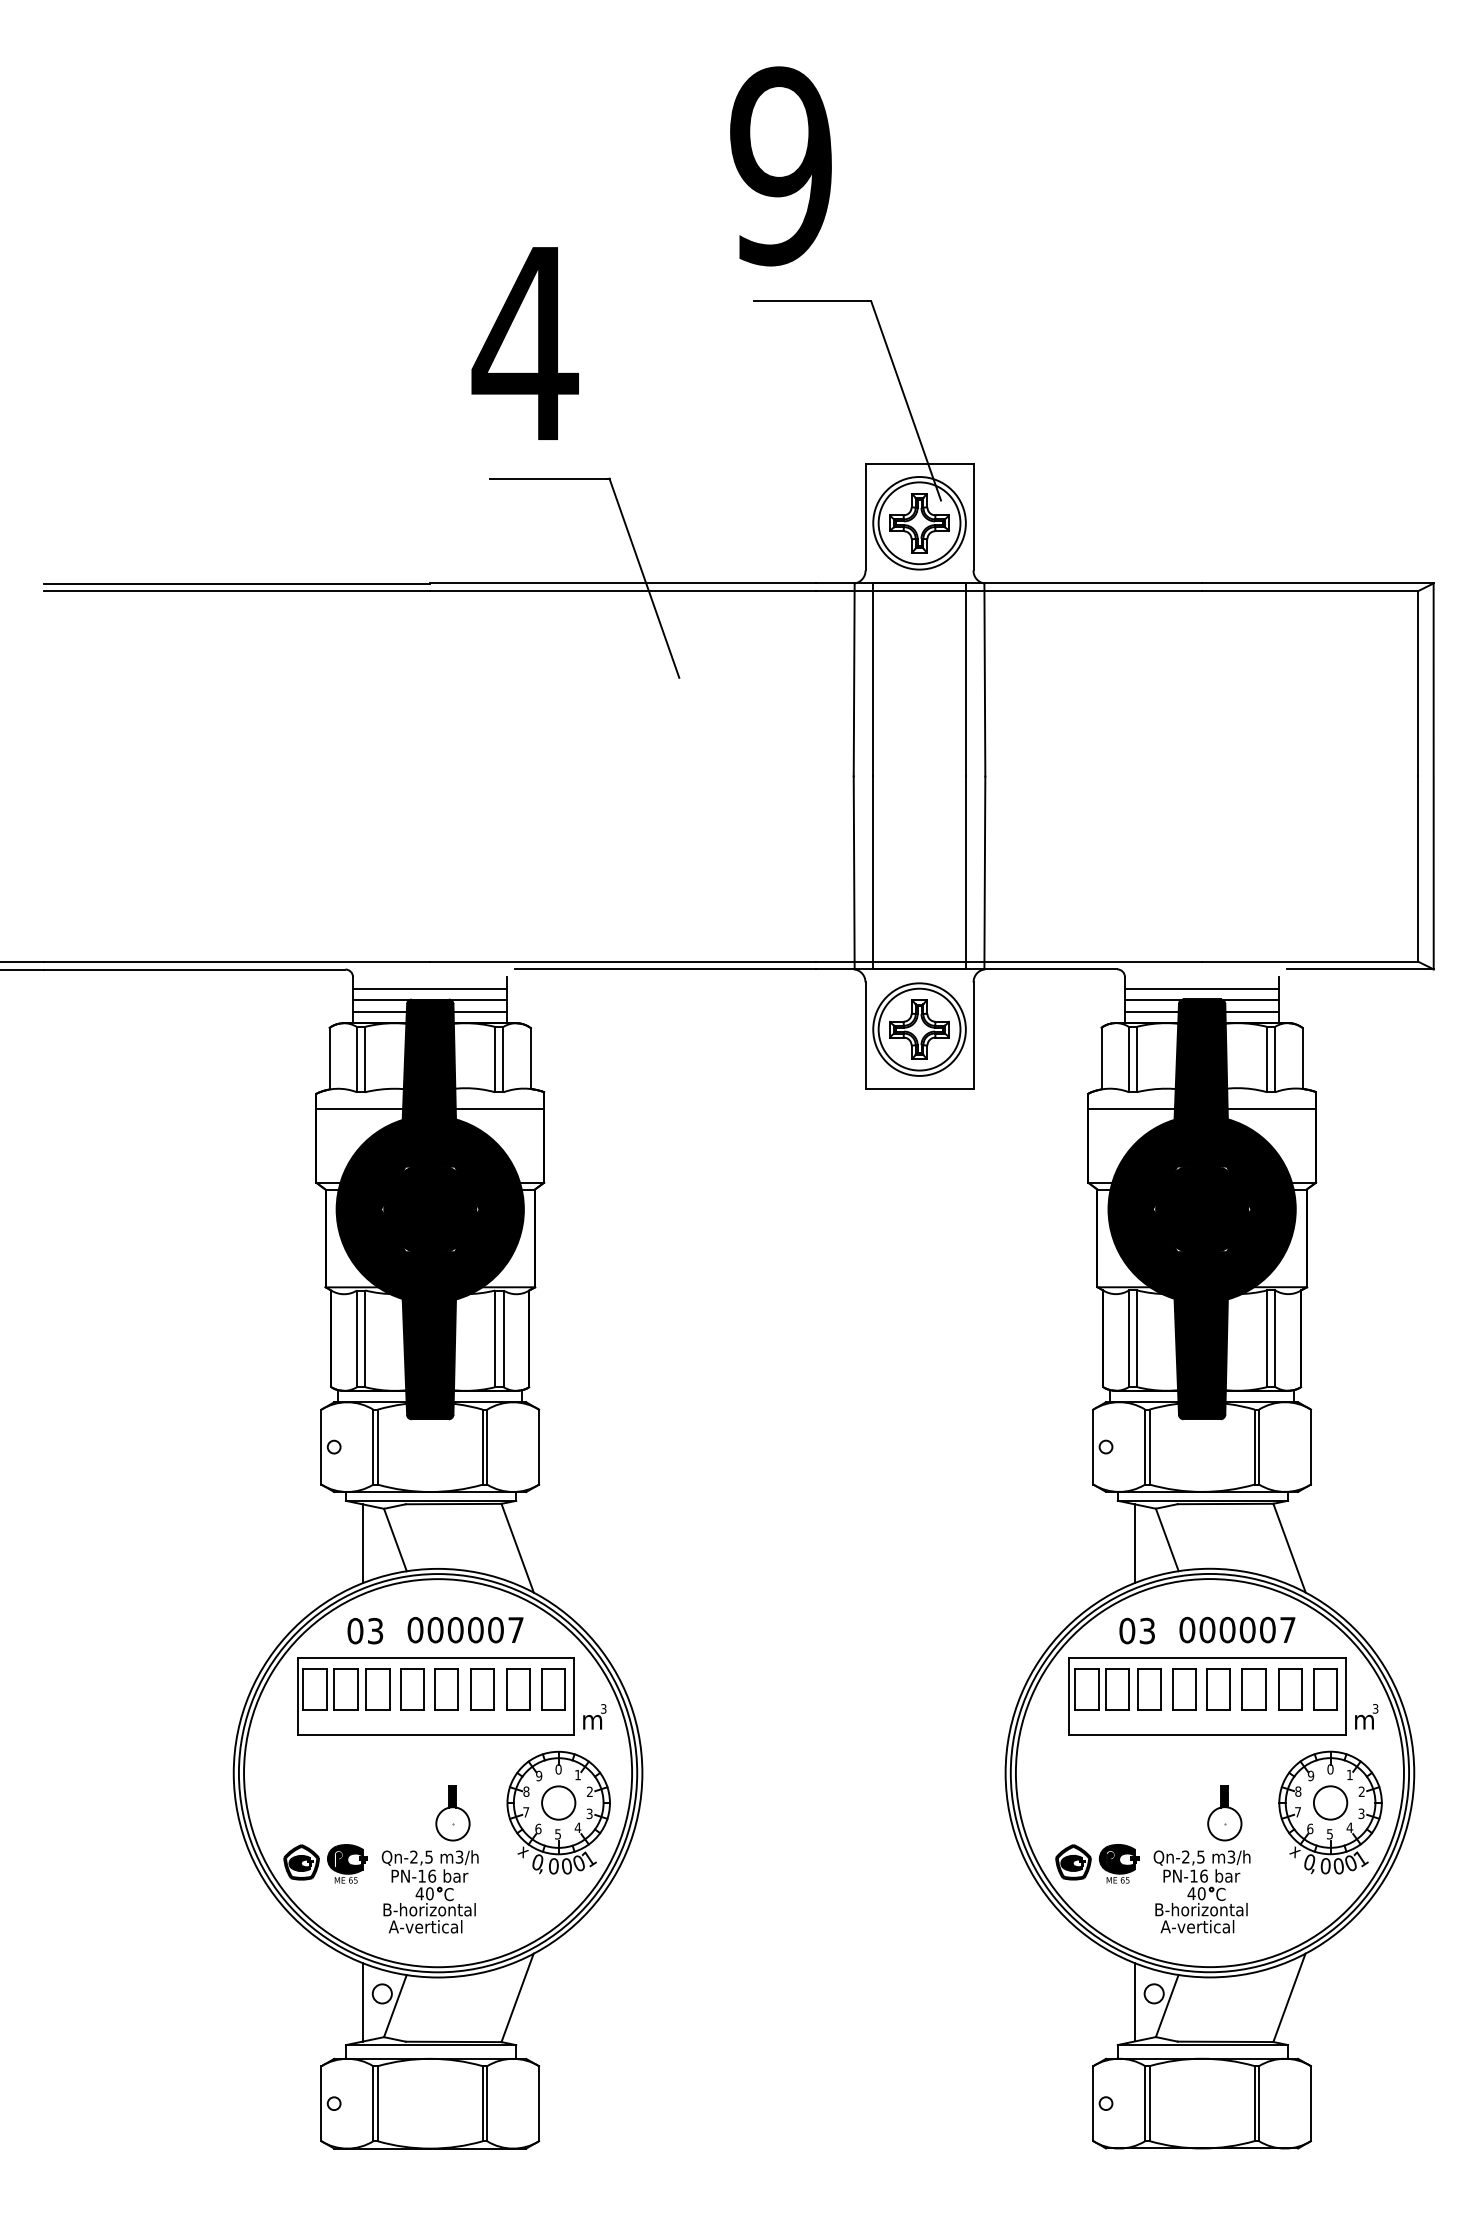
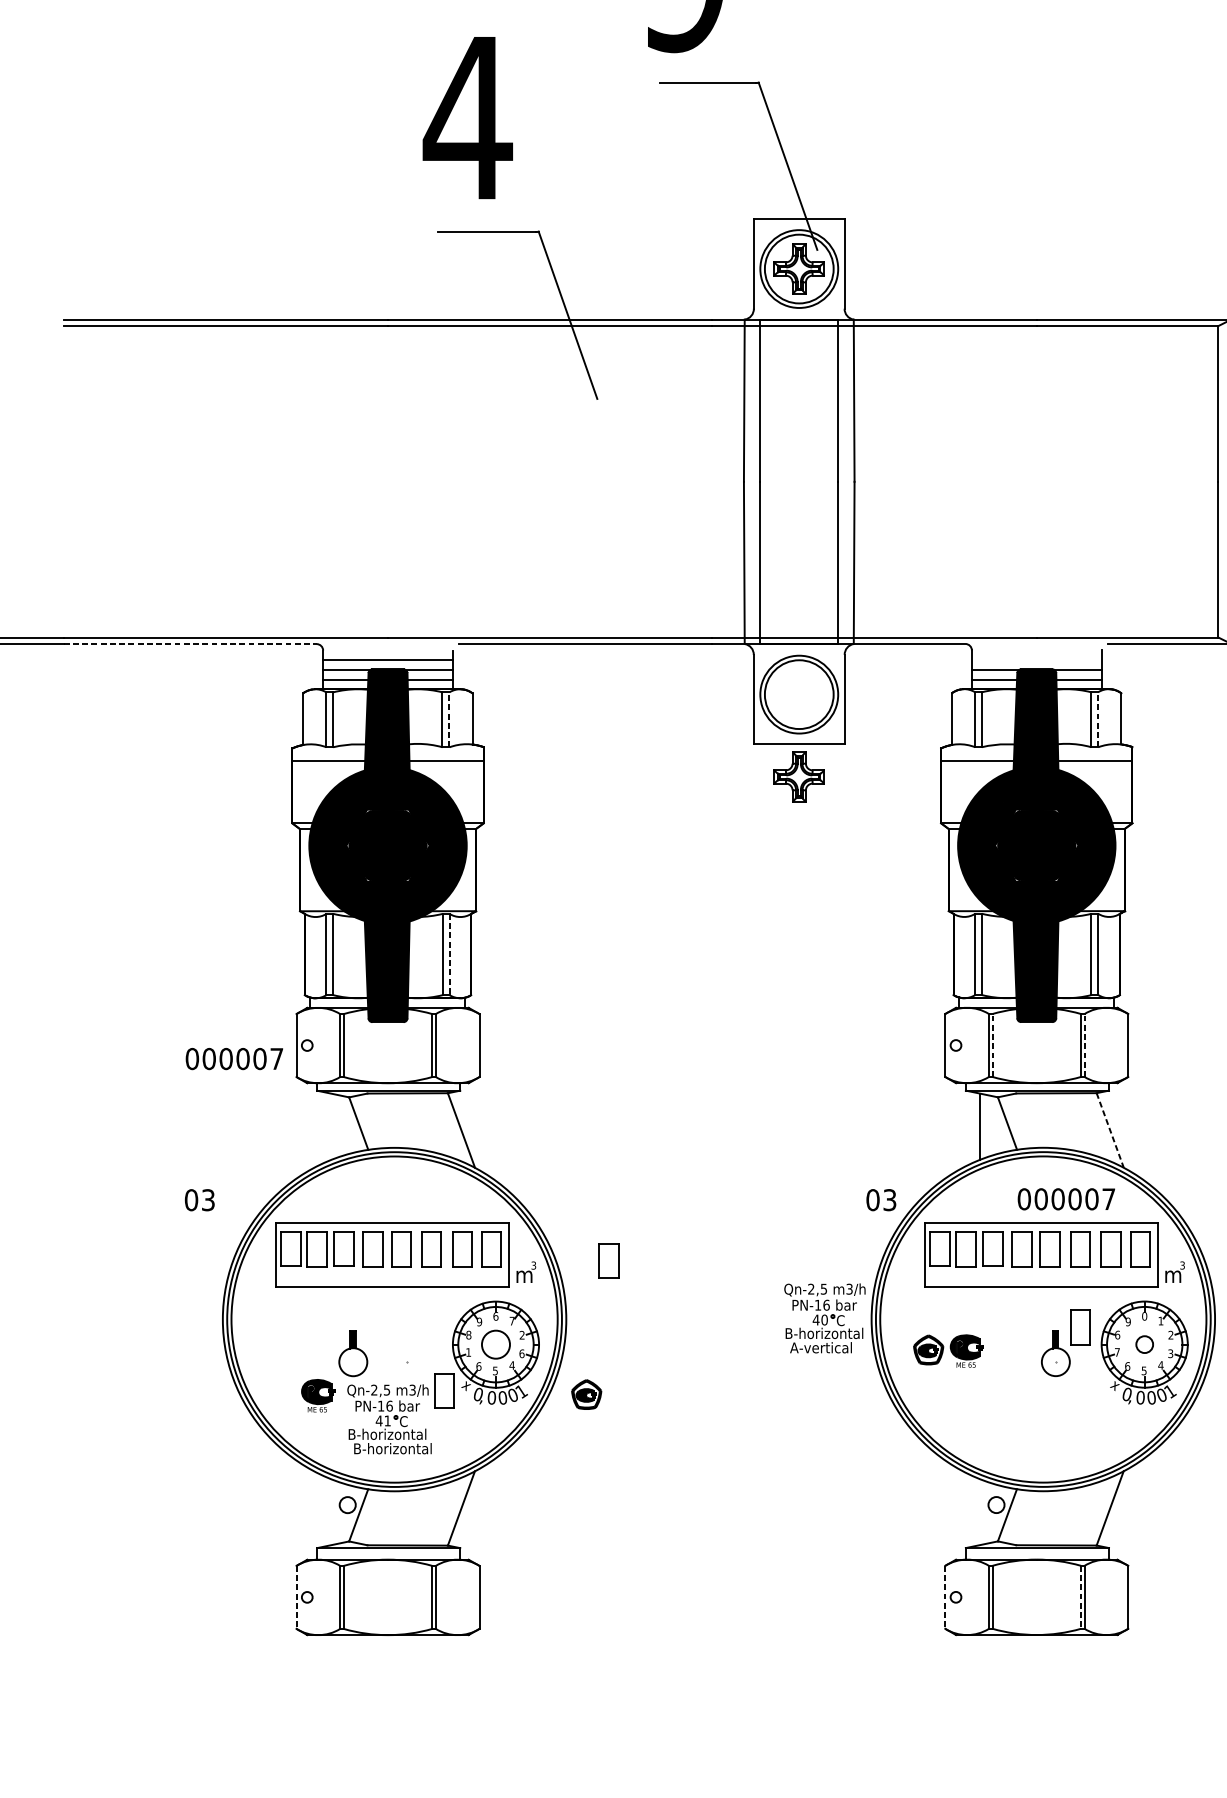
line: (194, 969) -> (189, 644), solid -> dashed
line: (1201, 988) -> (1036, 660), removed
part: (919, 1029) -> (799, 776), moved
line: (503, 1059) -> (449, 719), solid -> dashed
line: (1275, 1059) -> (1098, 719), solid -> dashed
line: (503, 1339) -> (449, 955), solid -> dashed
line: (1149, 1446) -> (992, 1045), solid -> dashed
line: (1259, 1446) -> (1084, 1045), solid -> dashed
line: (363, 1543) -> (331, 1126), removed
line: (1289, 1548) -> (1110, 1130), solid -> dashed
text: (465, 1630) -> (234, 1059), moved
text: (1136, 1630) -> (880, 1199), moved
text: (365, 1631) -> (199, 1200), moved
part: (693, 1703) -> (609, 1261), added
text: (558, 1769) -> (495, 1316), 0 -> 6
text: (577, 1775) -> (511, 1321), 1 -> 7
part: (1253, 1782) -> (1079, 1327), added
text: (1298, 1791) -> (1117, 1334), 8 -> 6
circle: (1330, 1802) -> (1144, 1344), size x0.6
text: (526, 1812) -> (468, 1352), 7 -> 1
part: (452, 1813) -> (352, 1353), moved
text: (589, 1813) -> (521, 1353), 3 -> 6
part: (497, 1857) -> (444, 1390), added
part: (301, 1862) -> (586, 1394), moved
part: (1097, 1863) -> (948, 1350), moved
part: (1201, 1891) -> (824, 1318), moved
text: (429, 1893) -> (387, 1420), 40 -> 41
text: (435, 1926) -> (392, 1448), A-vertical -> B-horizontal
line: (363, 2002) -> (331, 1512), removed
line: (1135, 2002) -> (980, 1512), removed
line: (321, 2104) -> (296, 1598), solid -> dashed
line: (1093, 2104) -> (945, 1598), solid -> dashed
line: (1254, 2104) -> (1080, 1598), solid -> dashed

